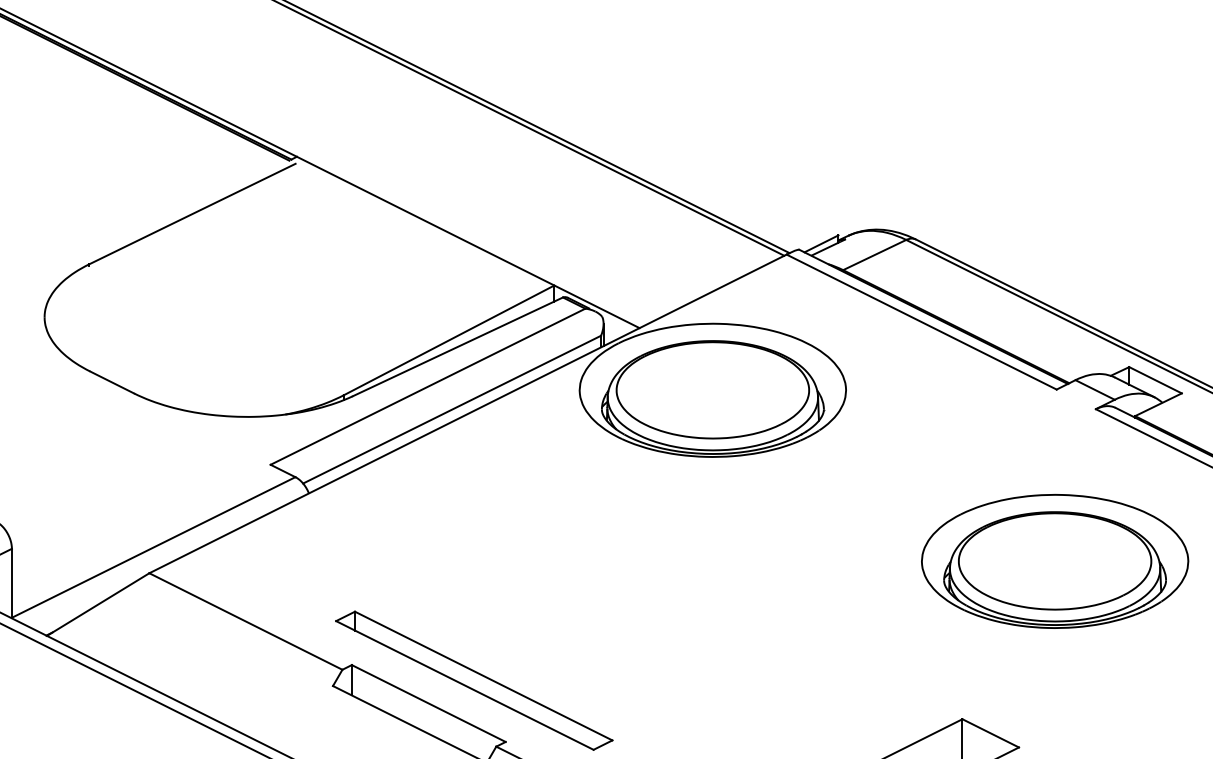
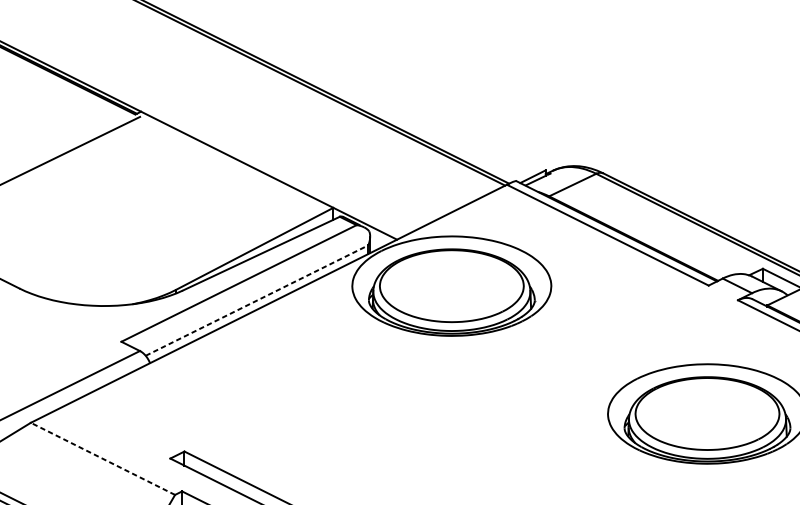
line: (452, 409) -> (257, 300), solid -> dashed
line: (245, 621) -> (102, 458), solid -> dashed

